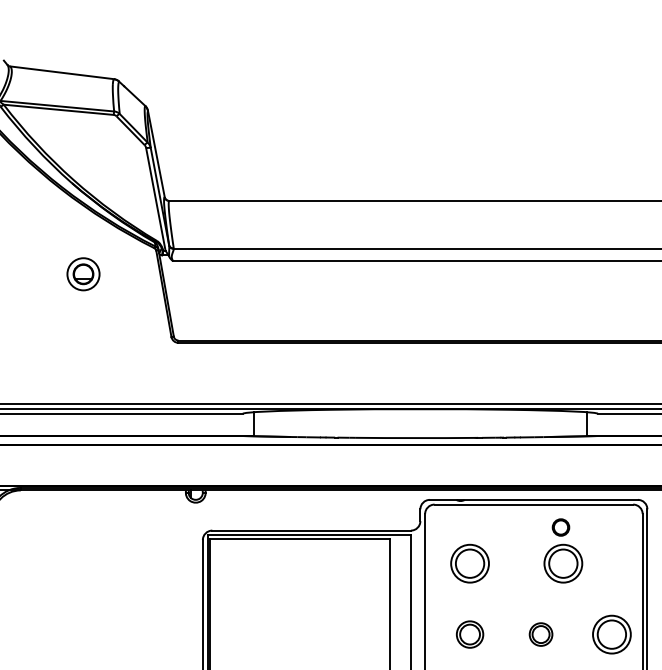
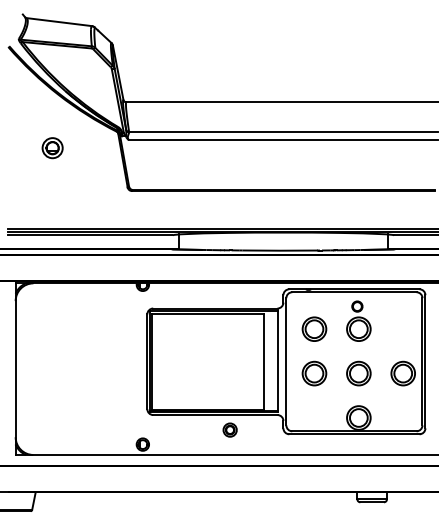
part: (83, 274) -> (52, 148), moved
part: (562, 549) -> (358, 320), moved
part: (470, 634) -> (314, 373), size x1.43
part: (540, 634) -> (358, 373), size x1.67

